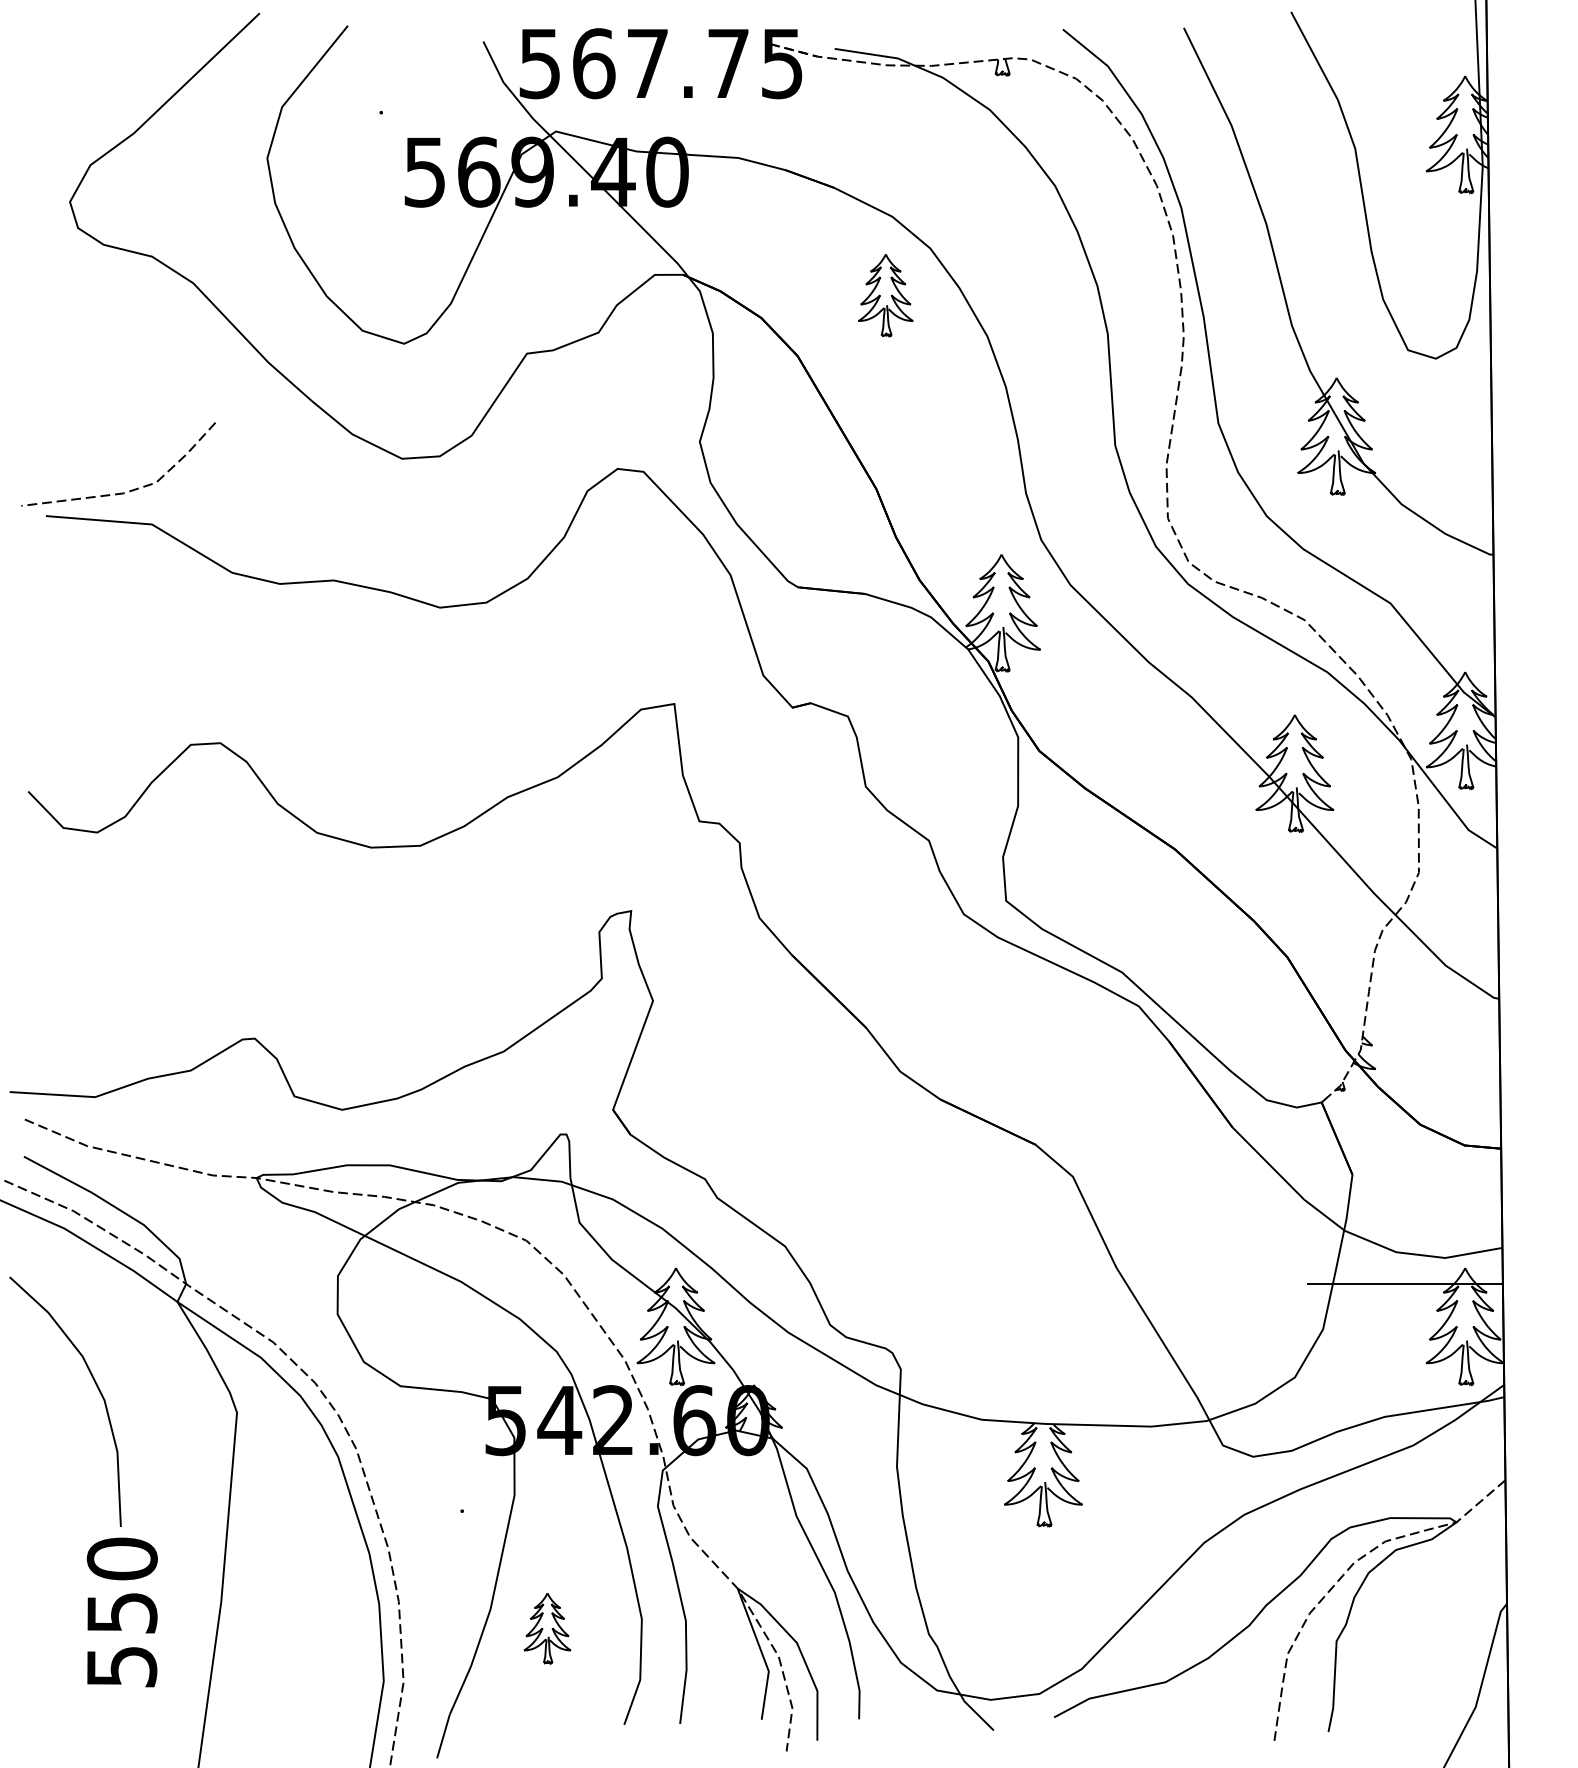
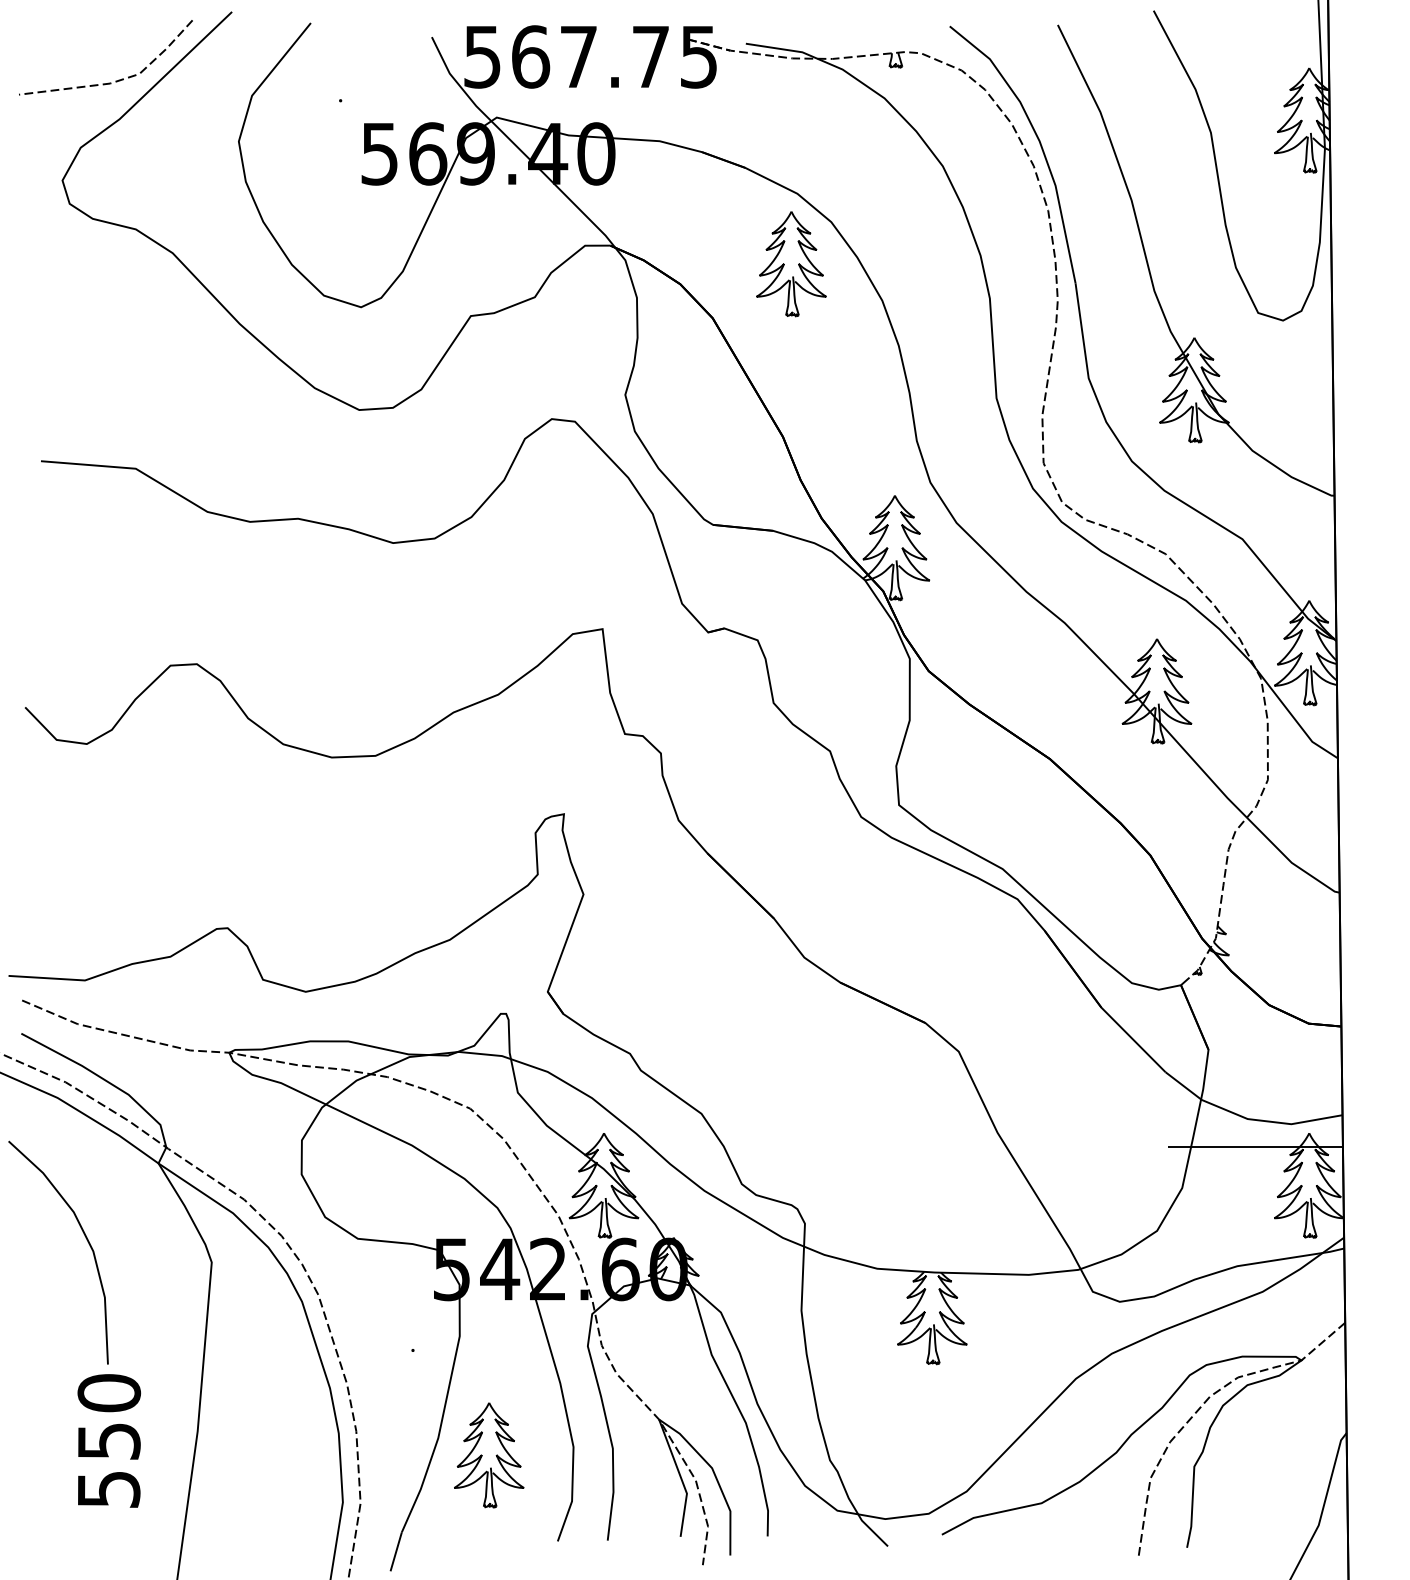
part: (885, 295) -> (791, 264), size x1.43
line: (120, 492) -> (107, 82), moved
part: (547, 1628) -> (489, 1455), size x1.67

